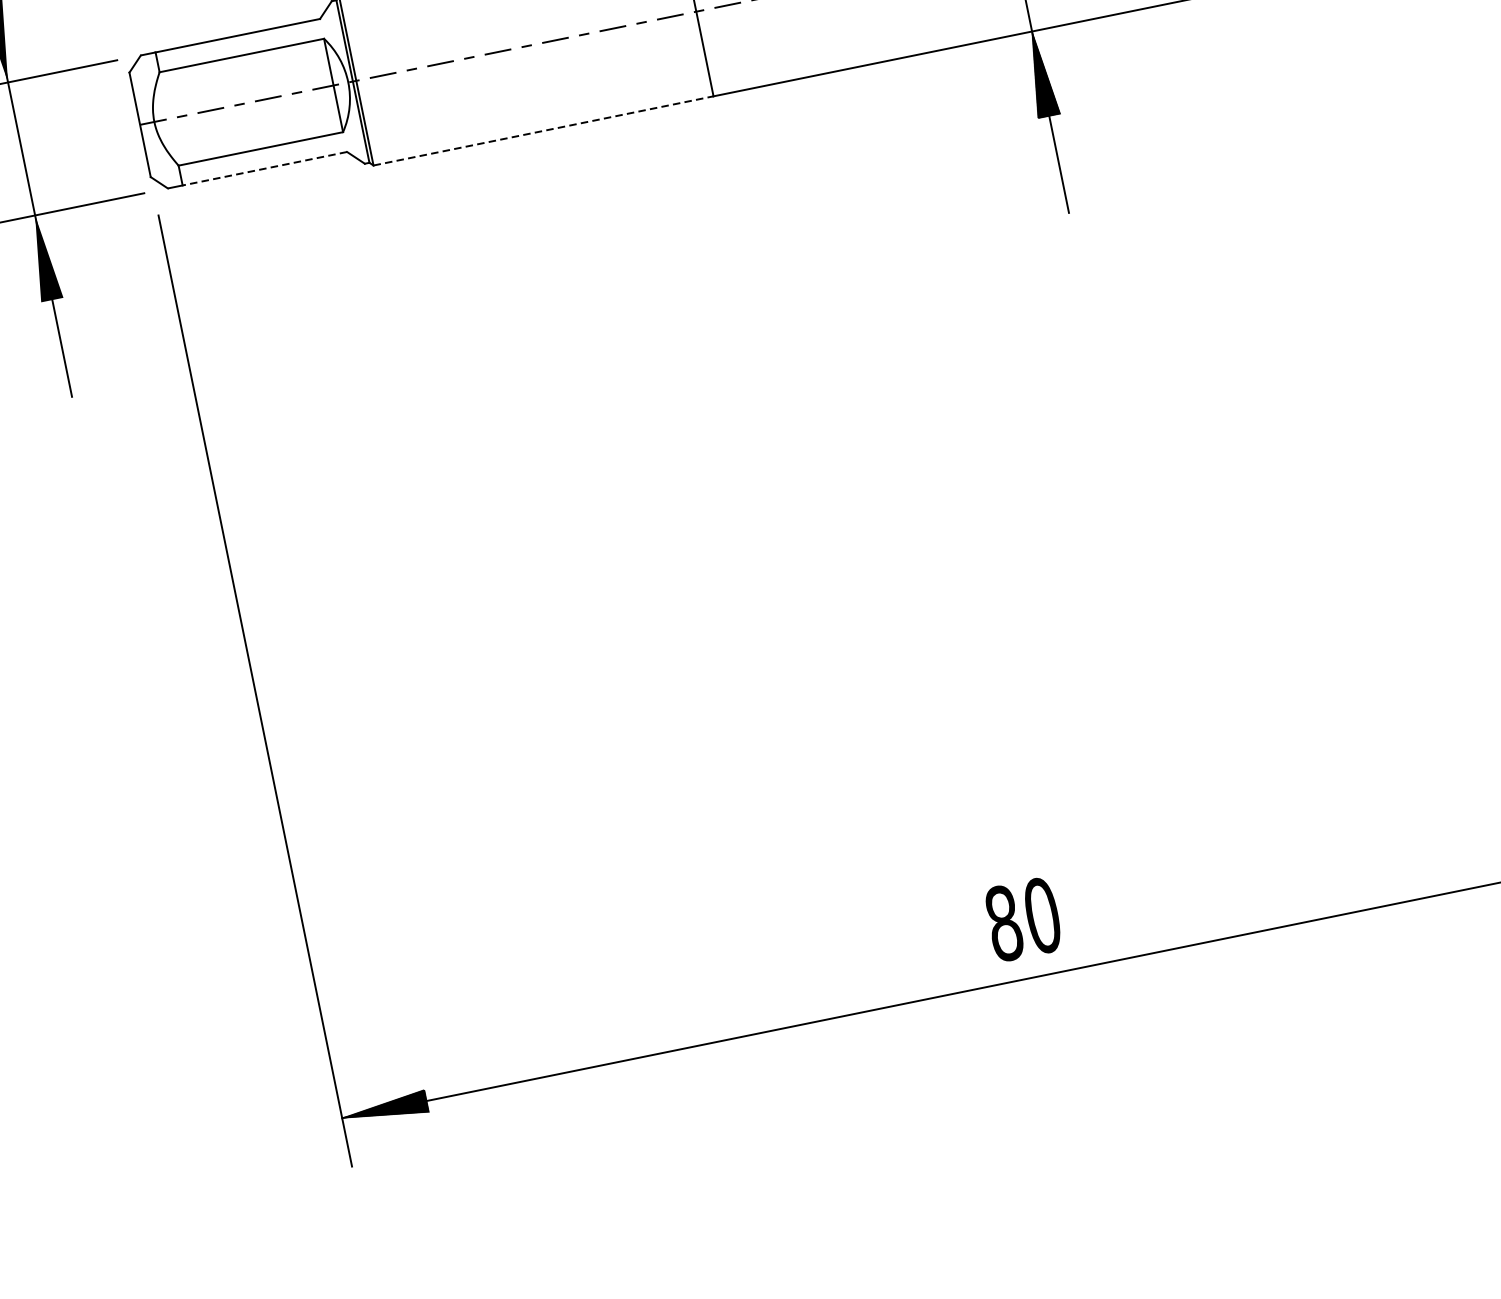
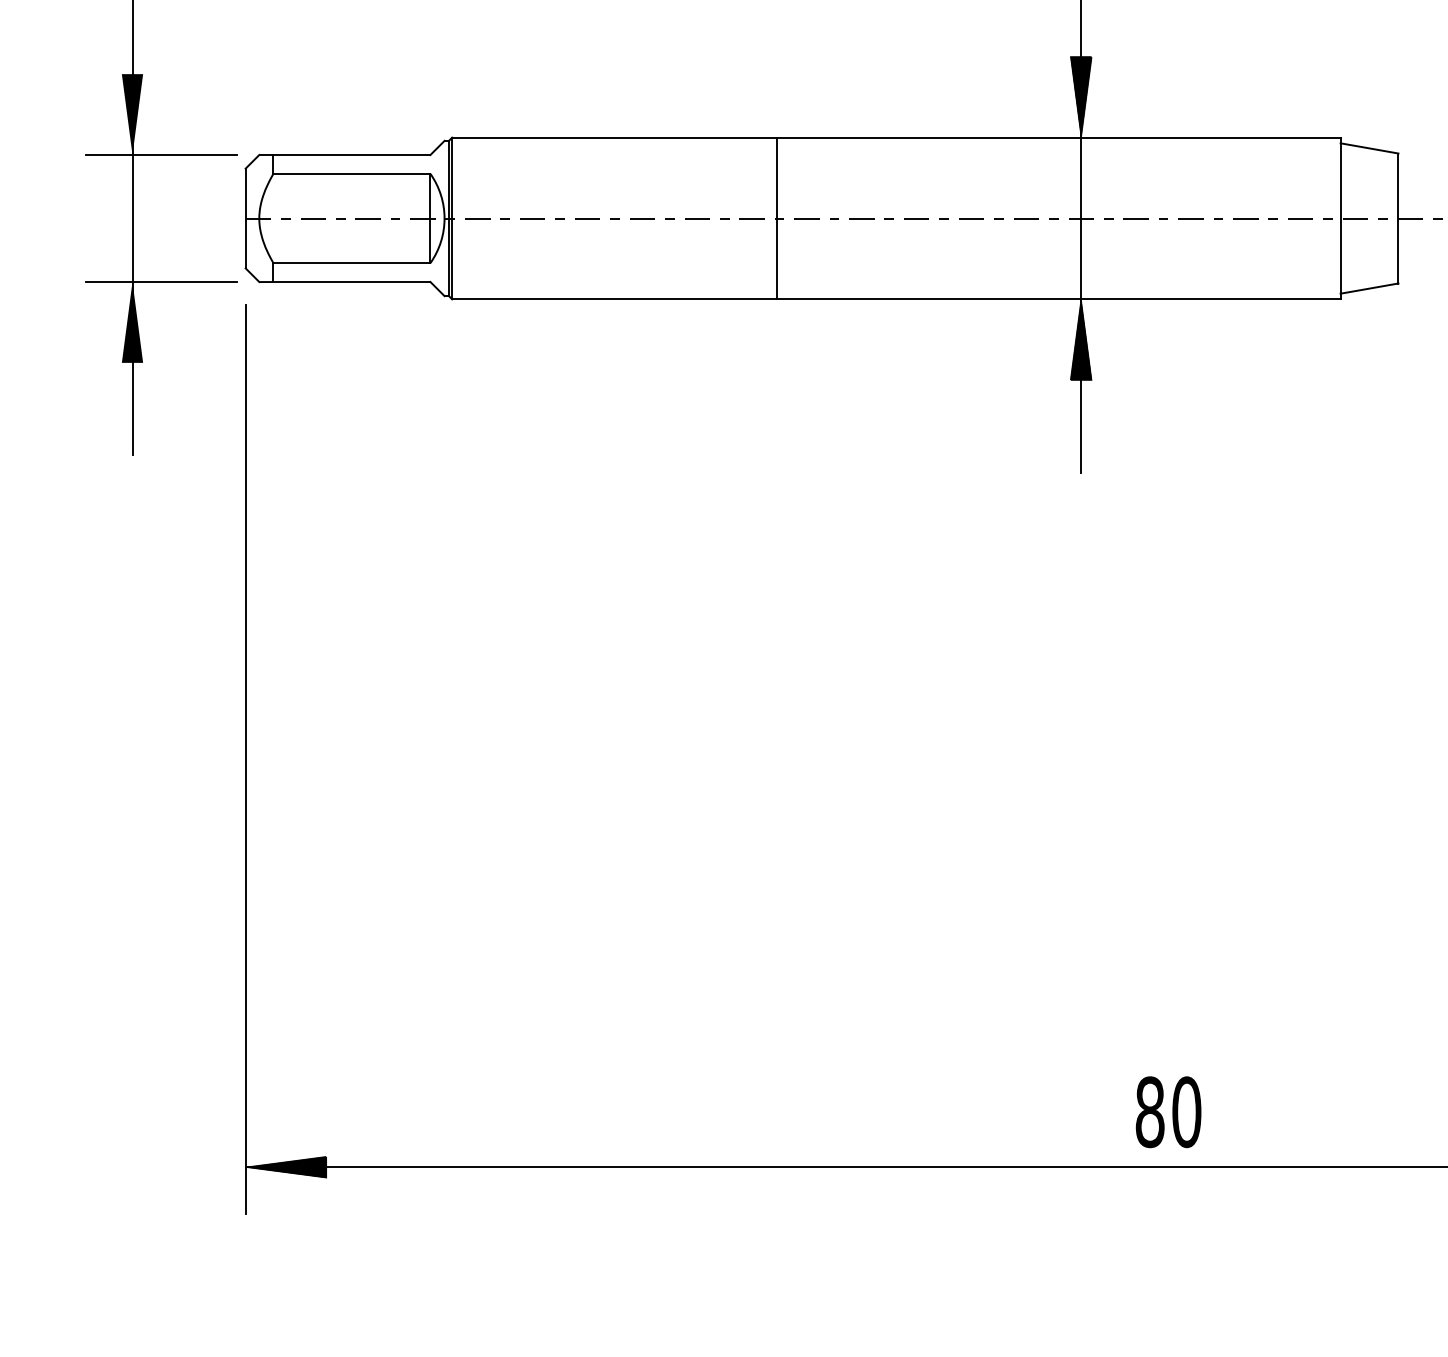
line: (544, 130) -> (615, 299), dashed -> solid
line: (264, 169) -> (351, 282), dashed -> solid
text: (1023, 919) -> (1168, 1112), moved

